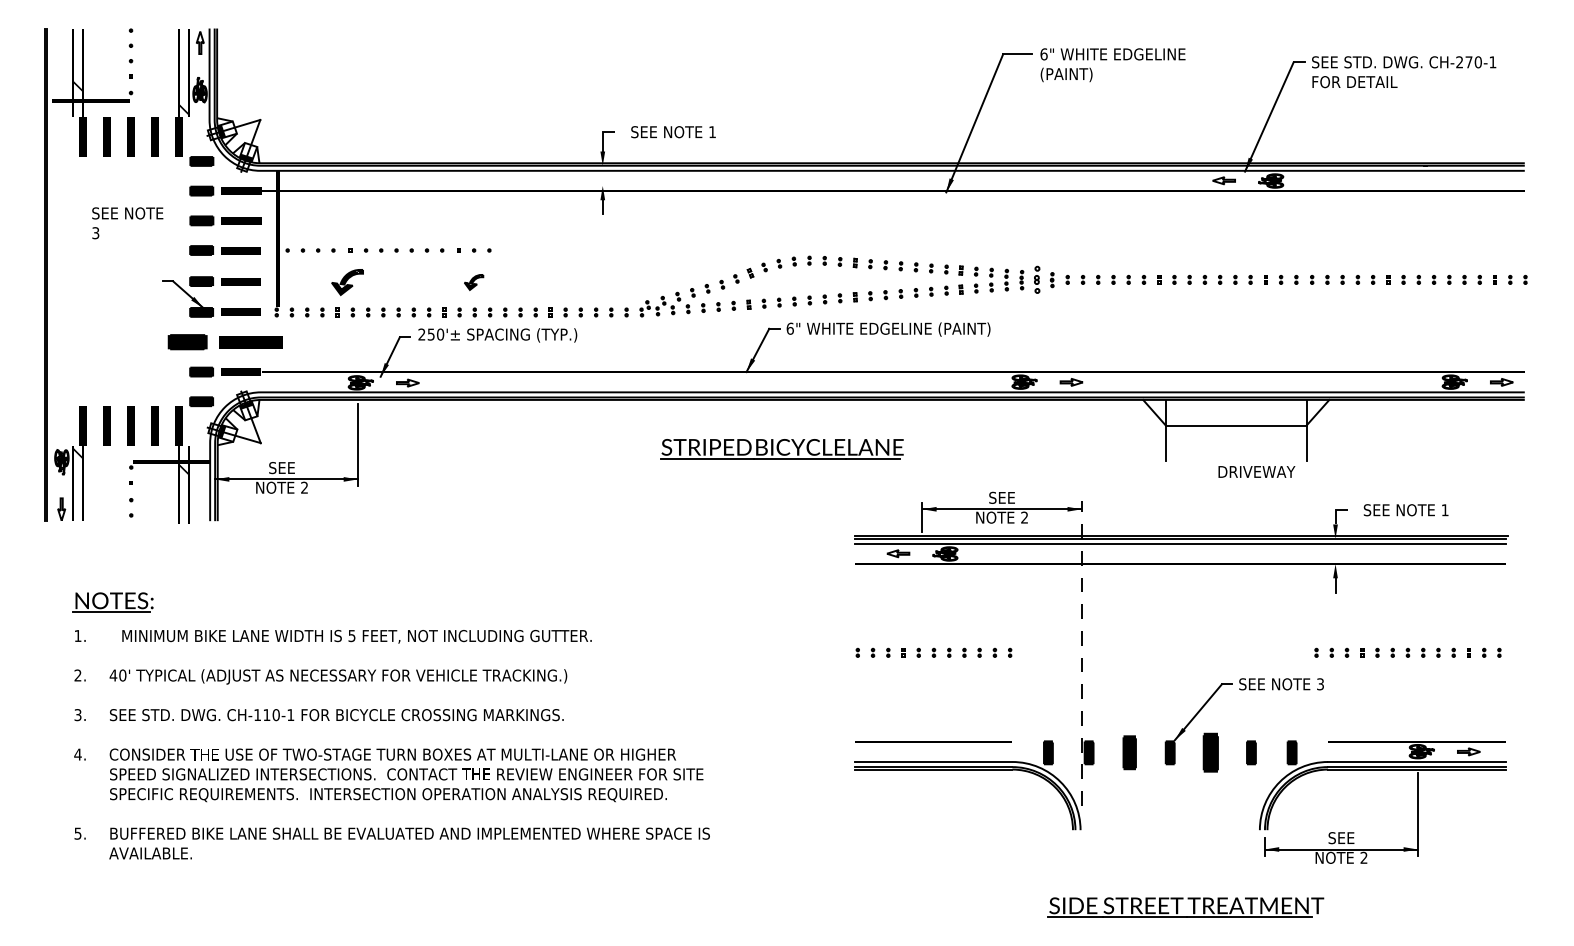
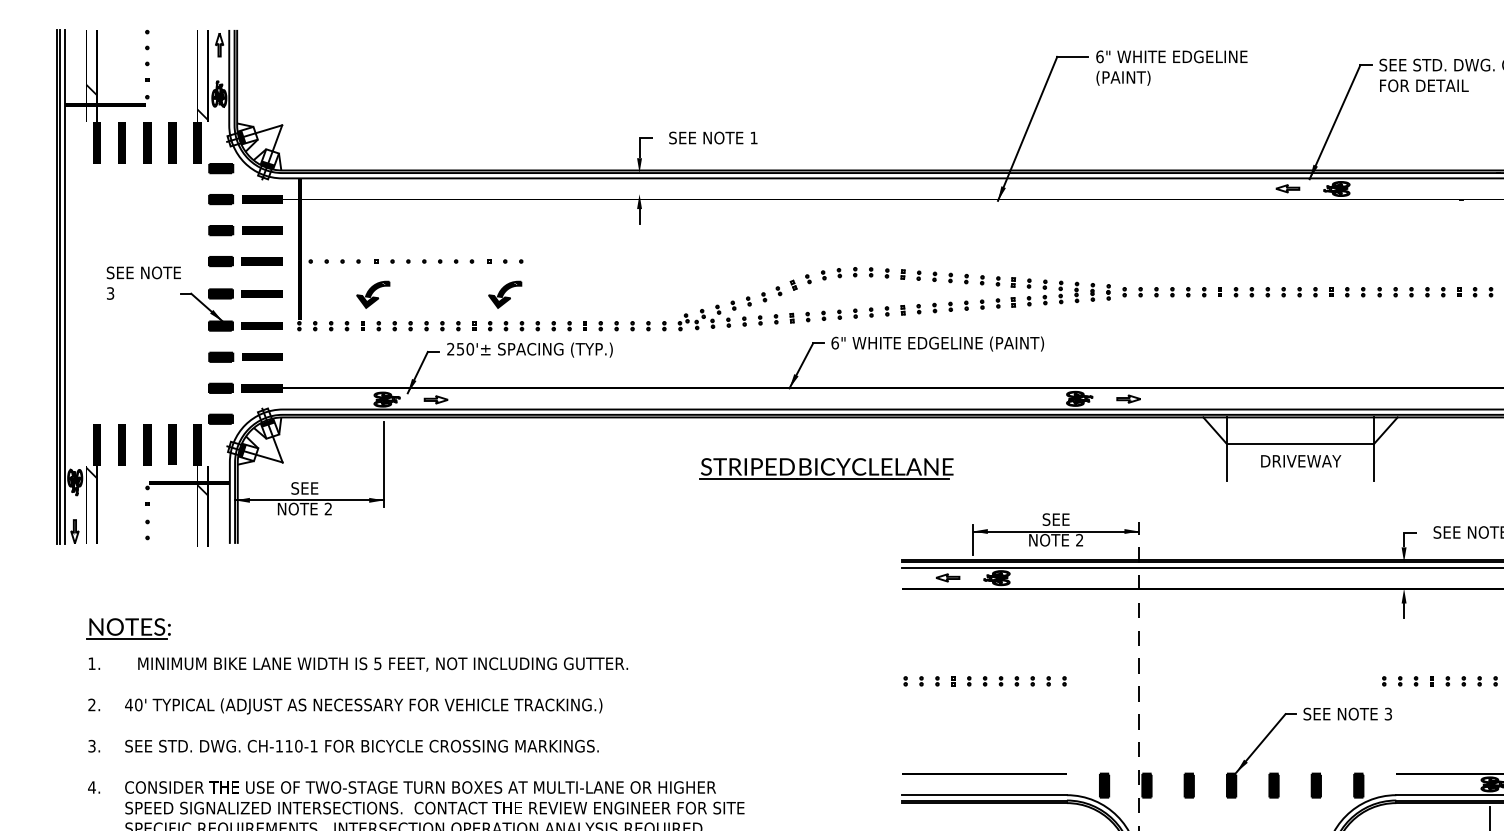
text: (127, 223) -> (143, 283), moved
line: (52, 274) -> (65, 286), added
part: (1036, 280) -> (1092, 292), size x0.62
part: (473, 282) -> (504, 294), size x1.67
part: (225, 342) -> (245, 357), size x0.62
text: (1256, 471) -> (1300, 460), moved
part: (1129, 752) -> (1189, 785), size x0.71
part: (1210, 752) -> (1273, 785), size x0.62

